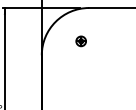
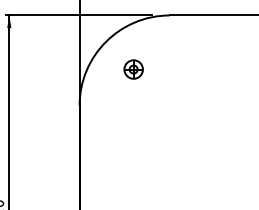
part: (80, 41) -> (132, 69), moved

